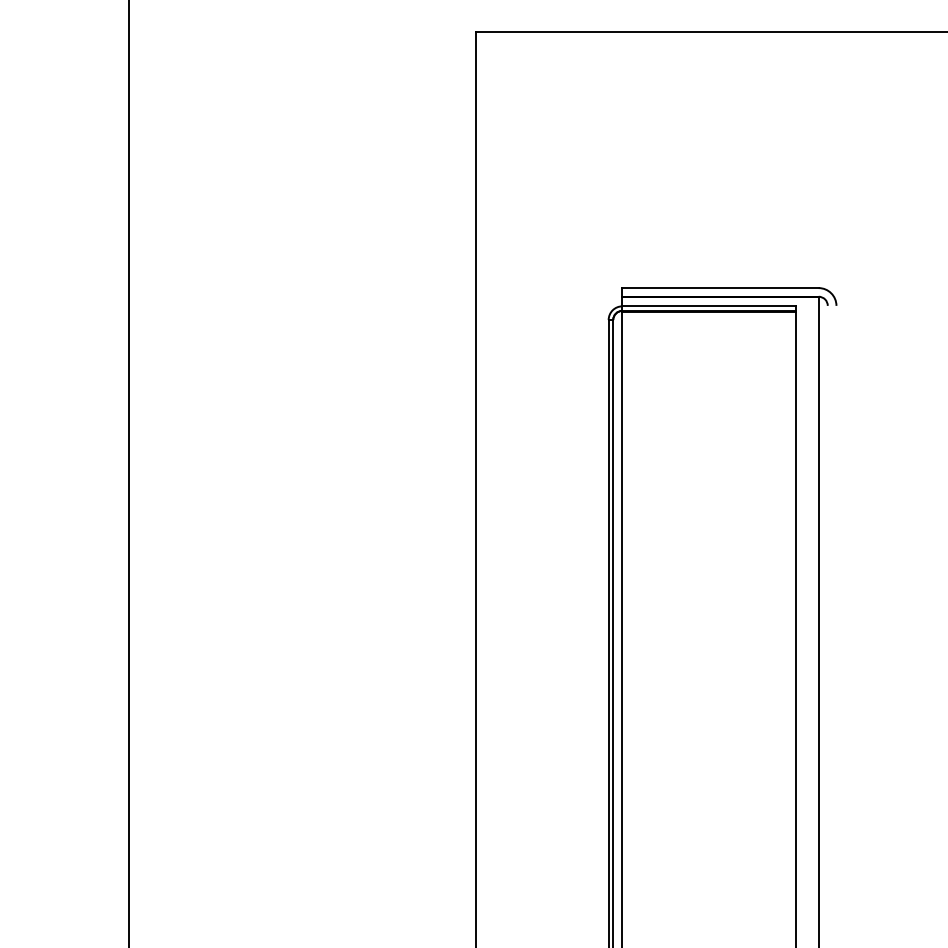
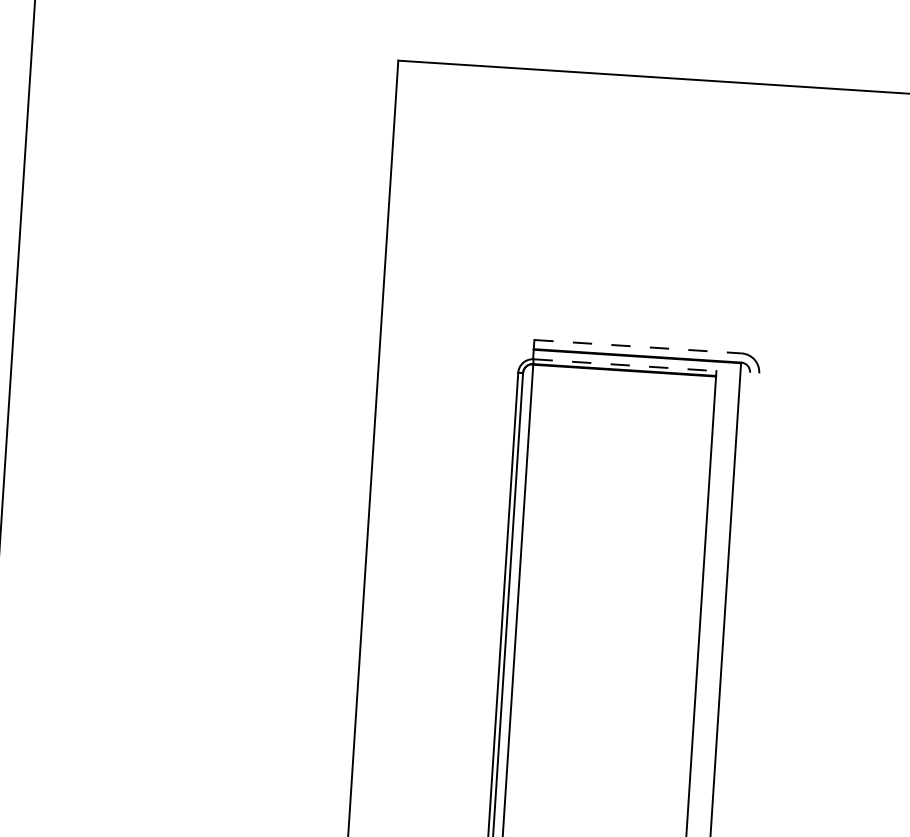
line: (720, 288) -> (638, 347), solid -> dashed
line: (709, 306) -> (625, 365), solid -> dashed

